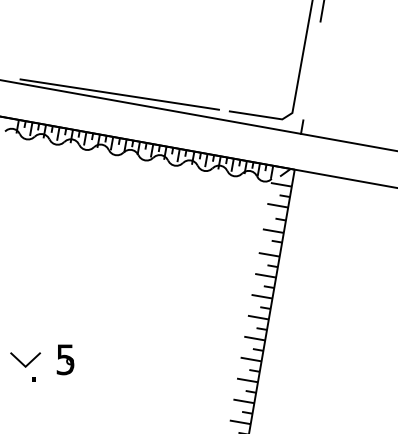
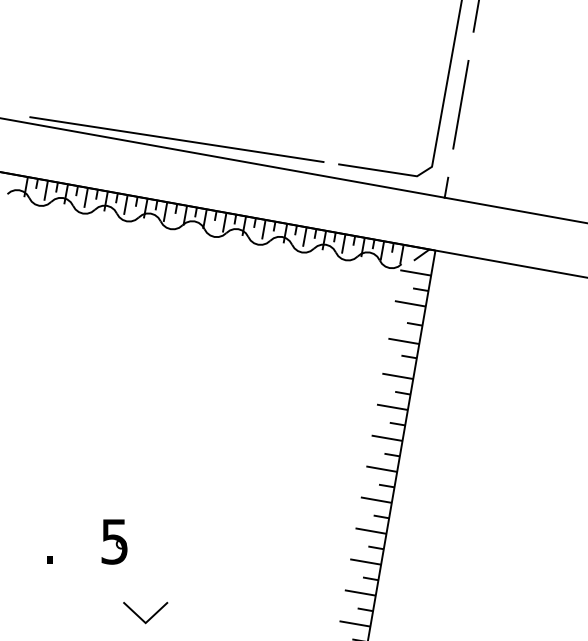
line: (311, 70) -> (460, 104), added
part: (65, 359) -> (114, 541), moved
line: (22, 362) -> (141, 616), moved

